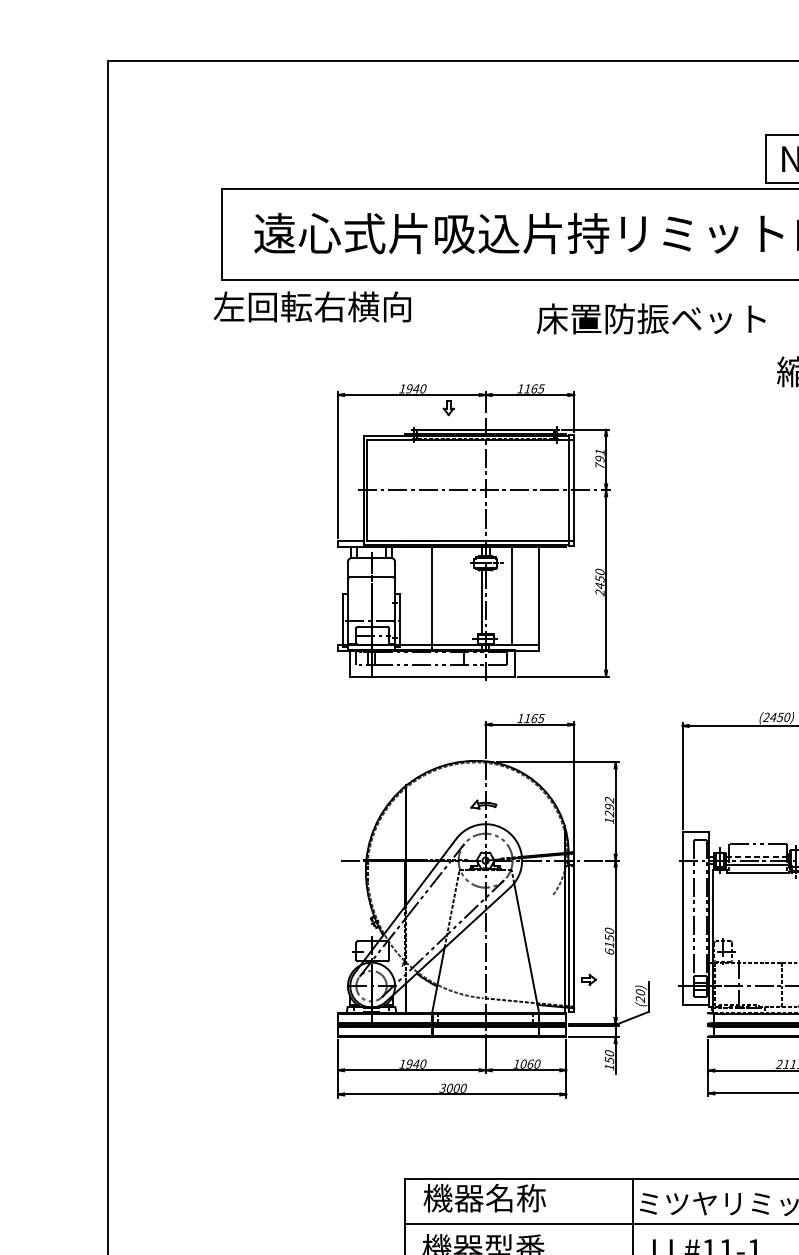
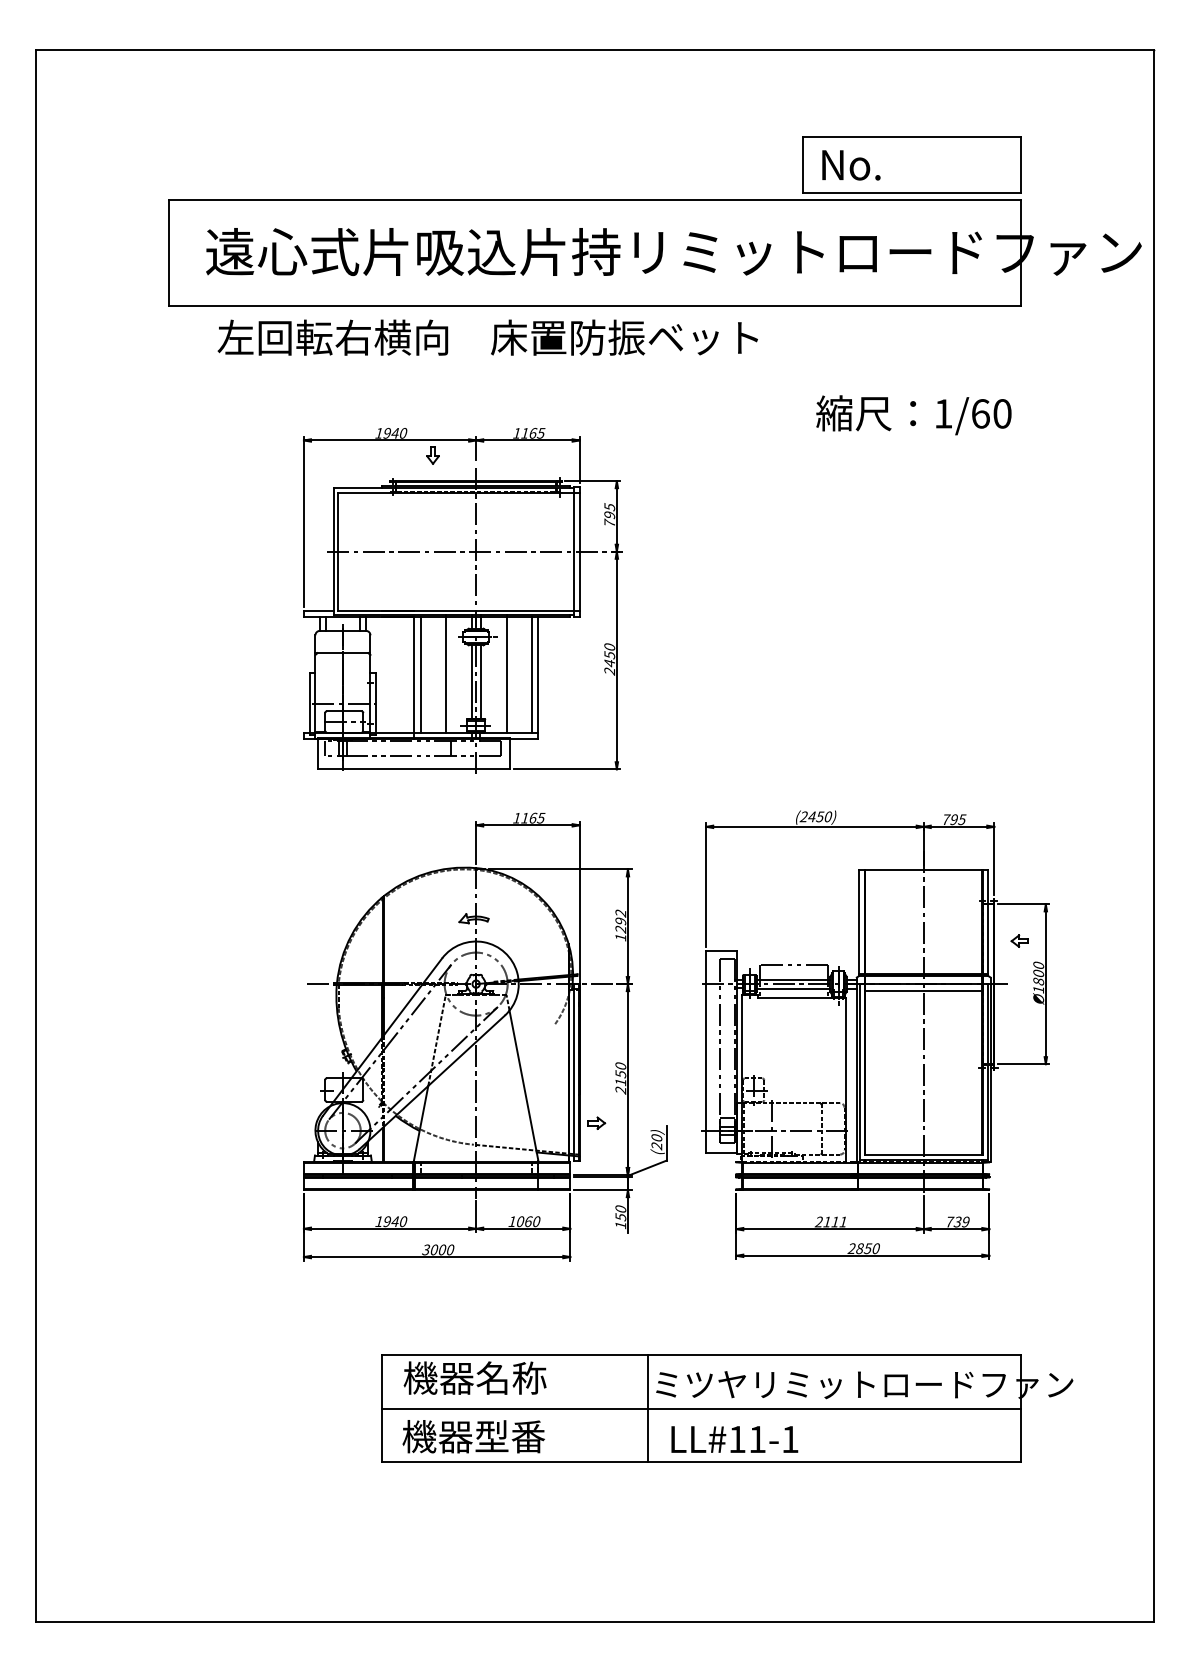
text: (312, 306) -> (332, 337), moved
text: (651, 318) -> (624, 337), moved
text: (599, 452) -> (609, 507), 791 -> 795
line: (459, 594) -> (445, 673), added
line: (437, 595) -> (420, 674), added
line: (533, 595) -> (531, 674), added
line: (489, 602) -> (480, 682), added
line: (757, 856) -> (793, 979), dashed -> solid
text: (609, 951) -> (620, 1090), 6150 -> 2150

